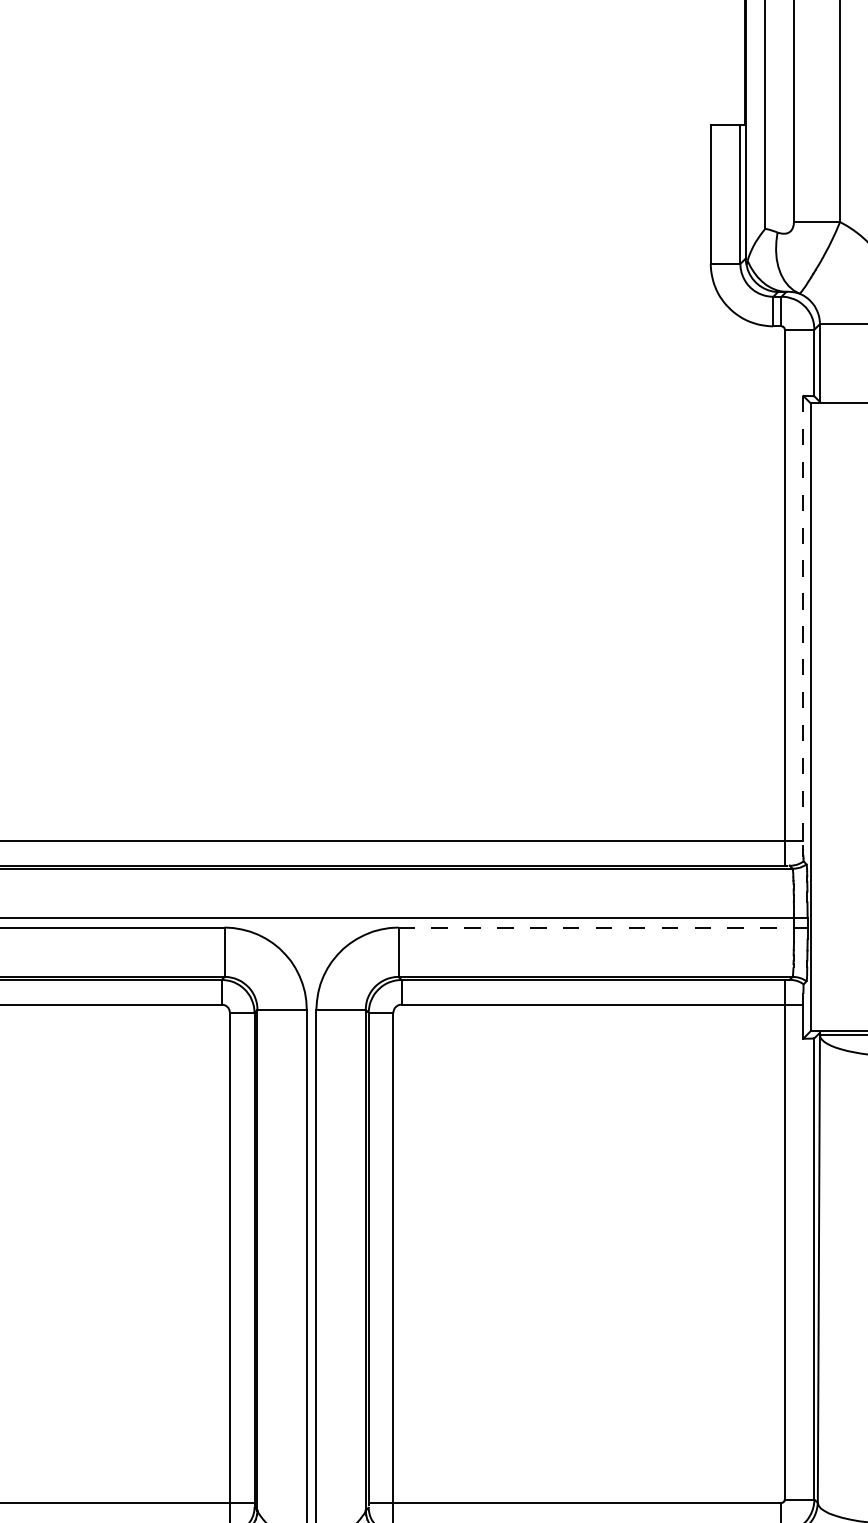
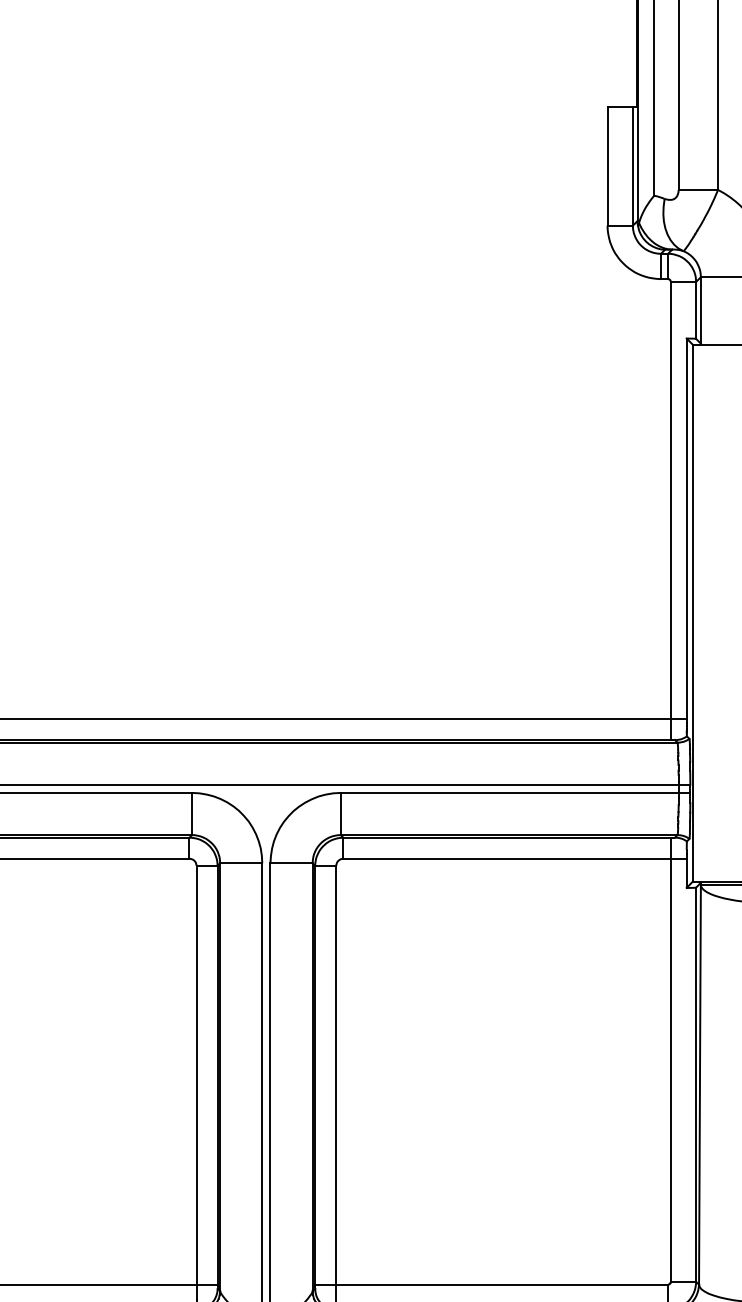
line: (803, 621) -> (686, 531), dashed -> solid
line: (603, 927) -> (515, 792), dashed -> solid

